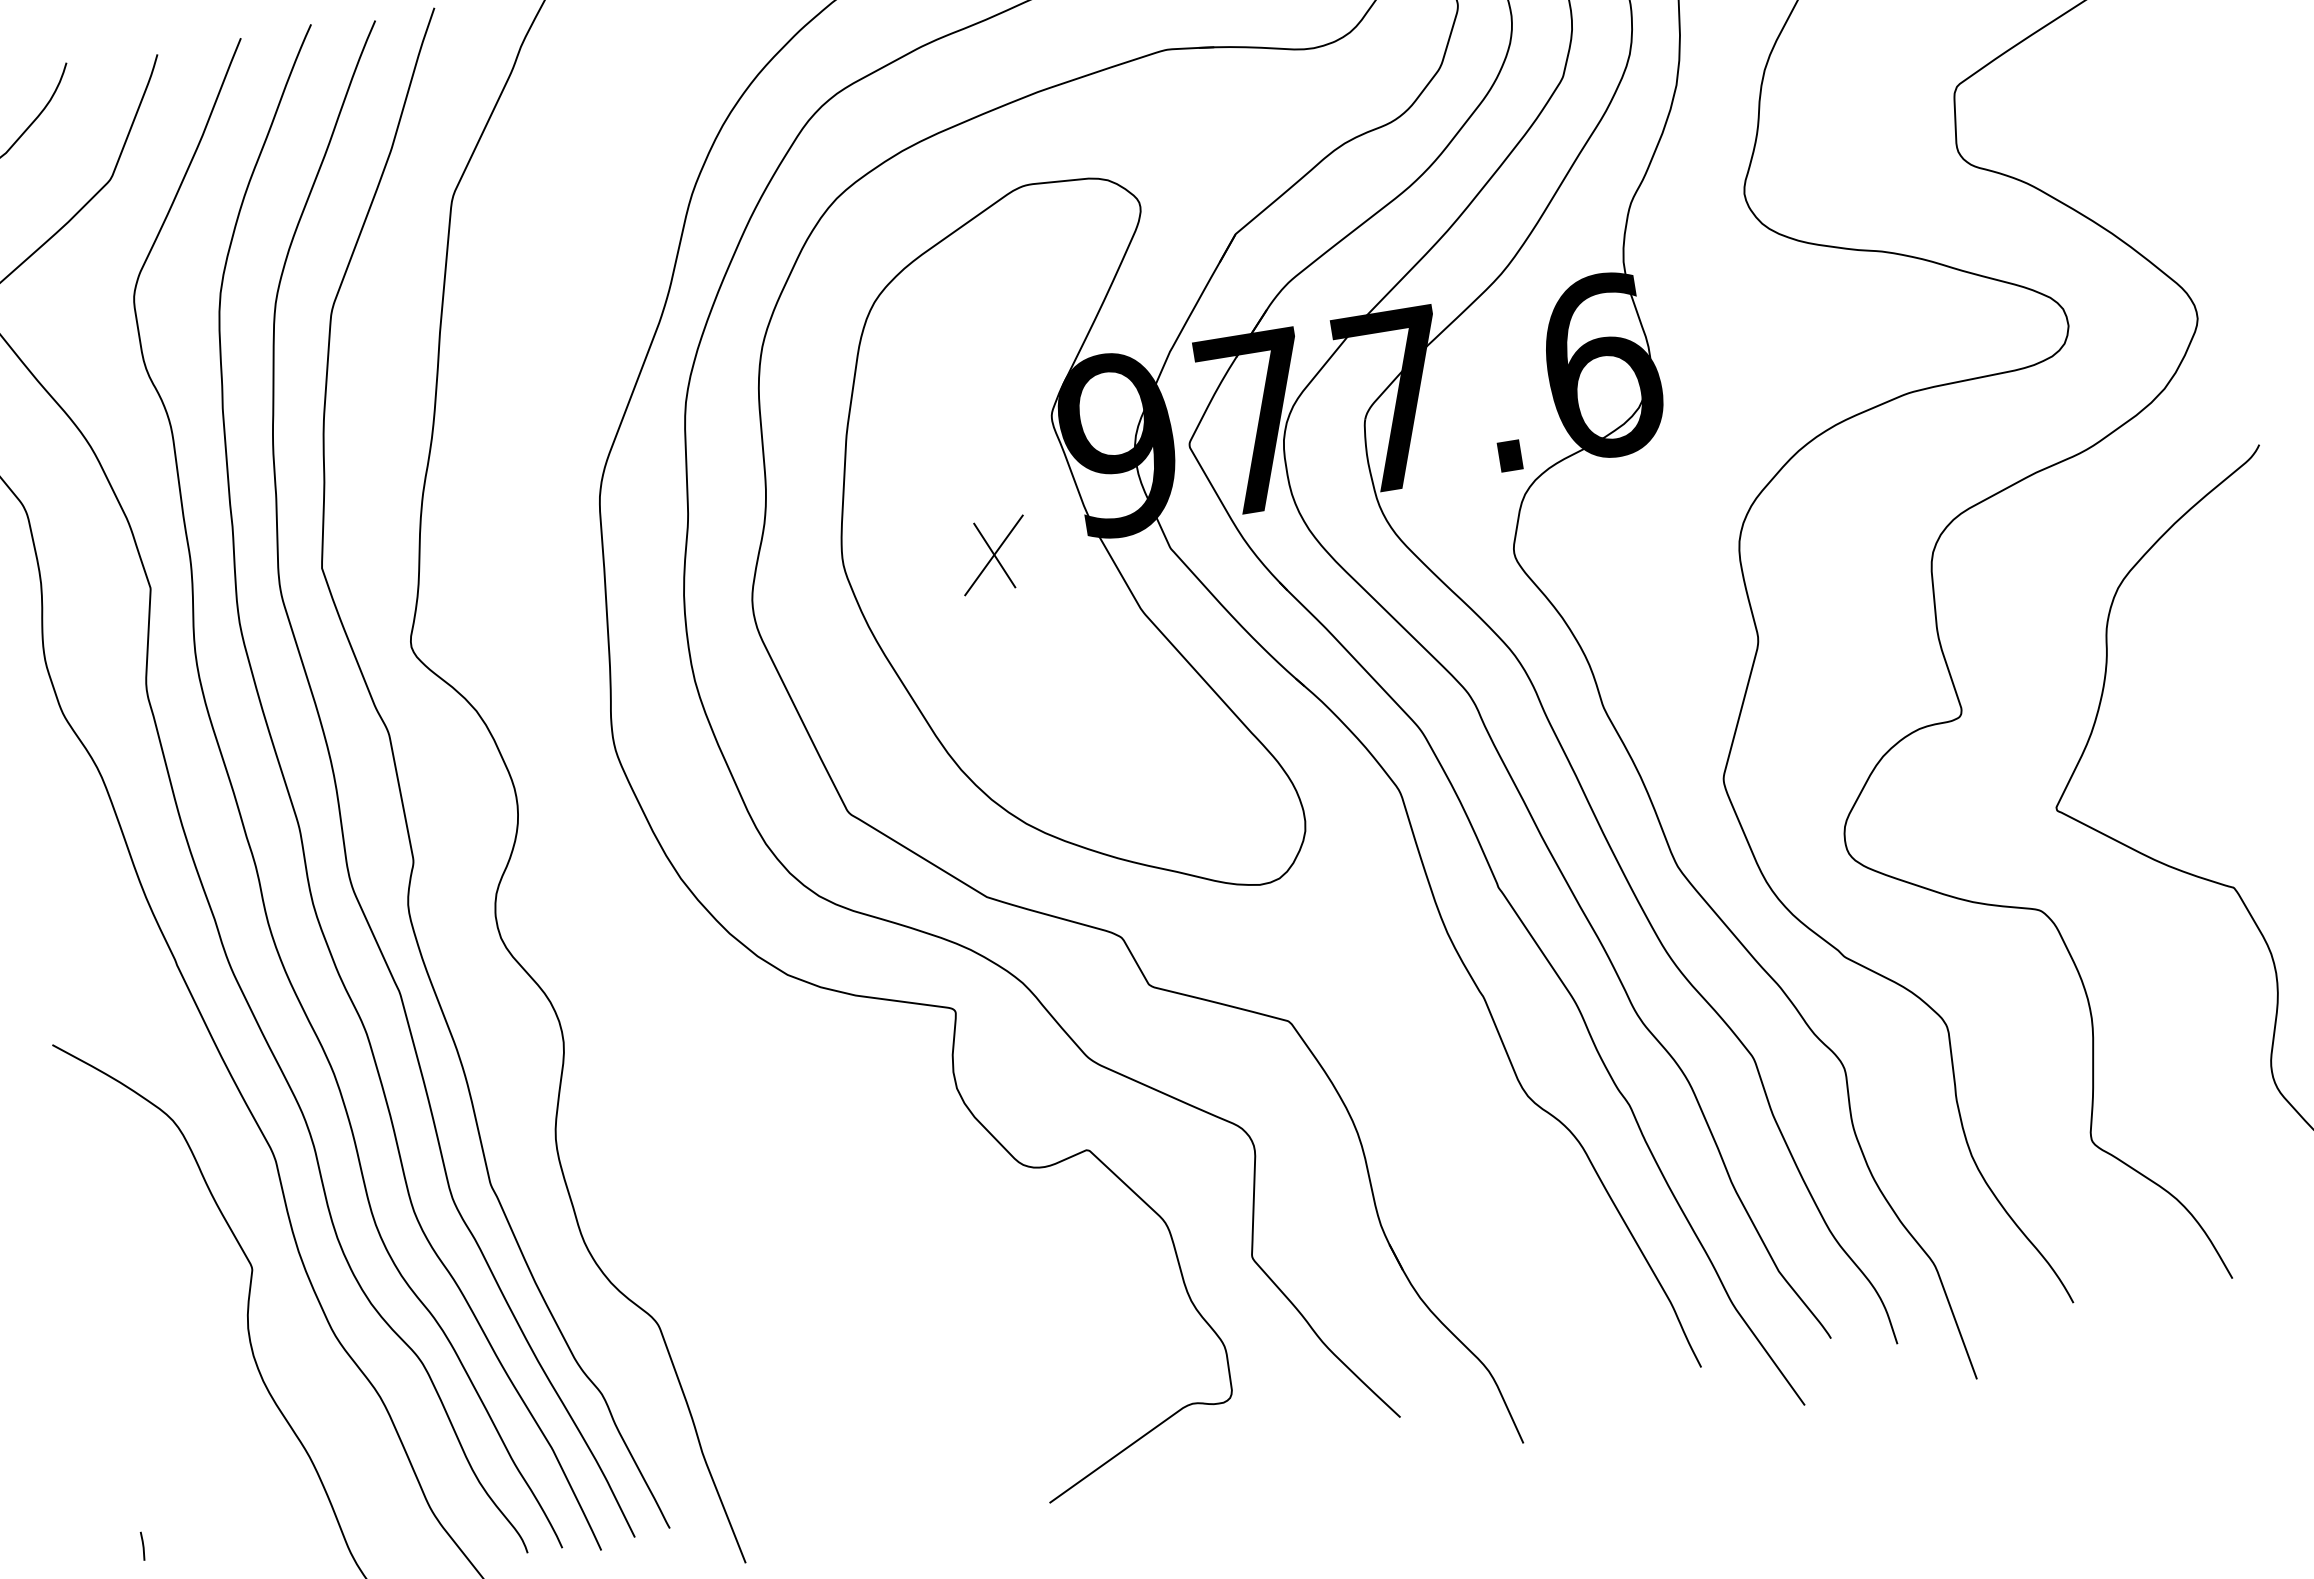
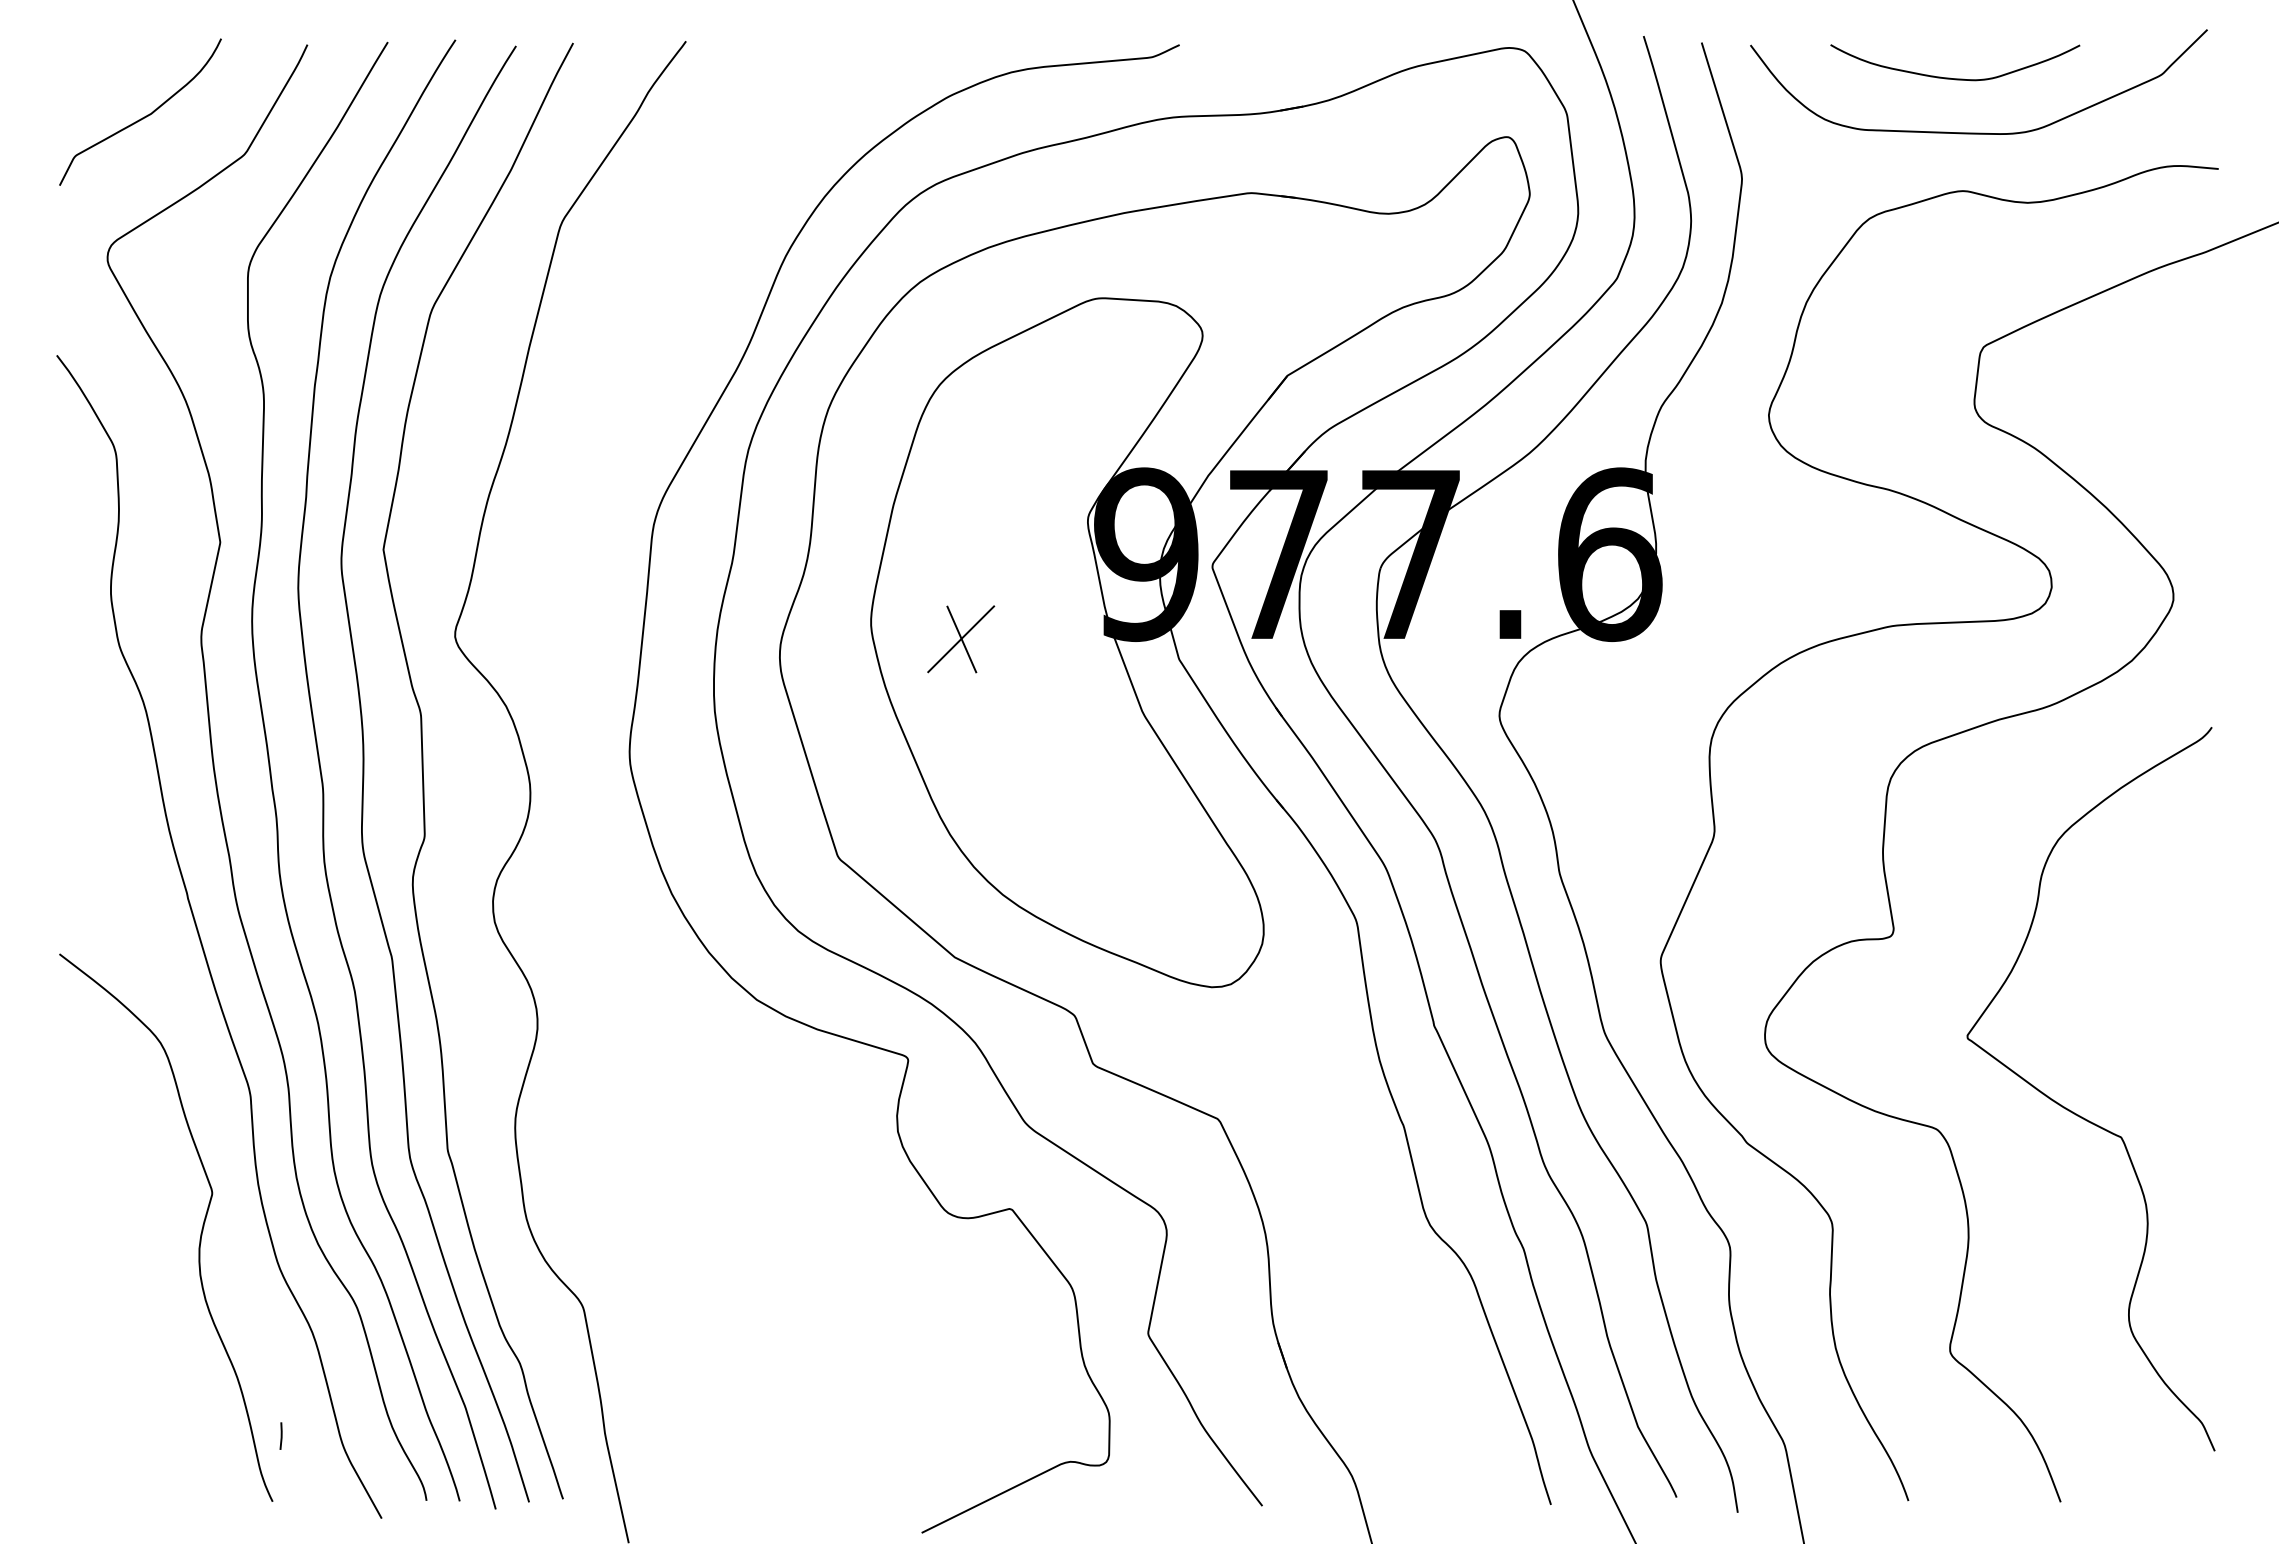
part: (994, 555) -> (961, 639), moved
line: (142, 1545) -> (280, 1435), moved

